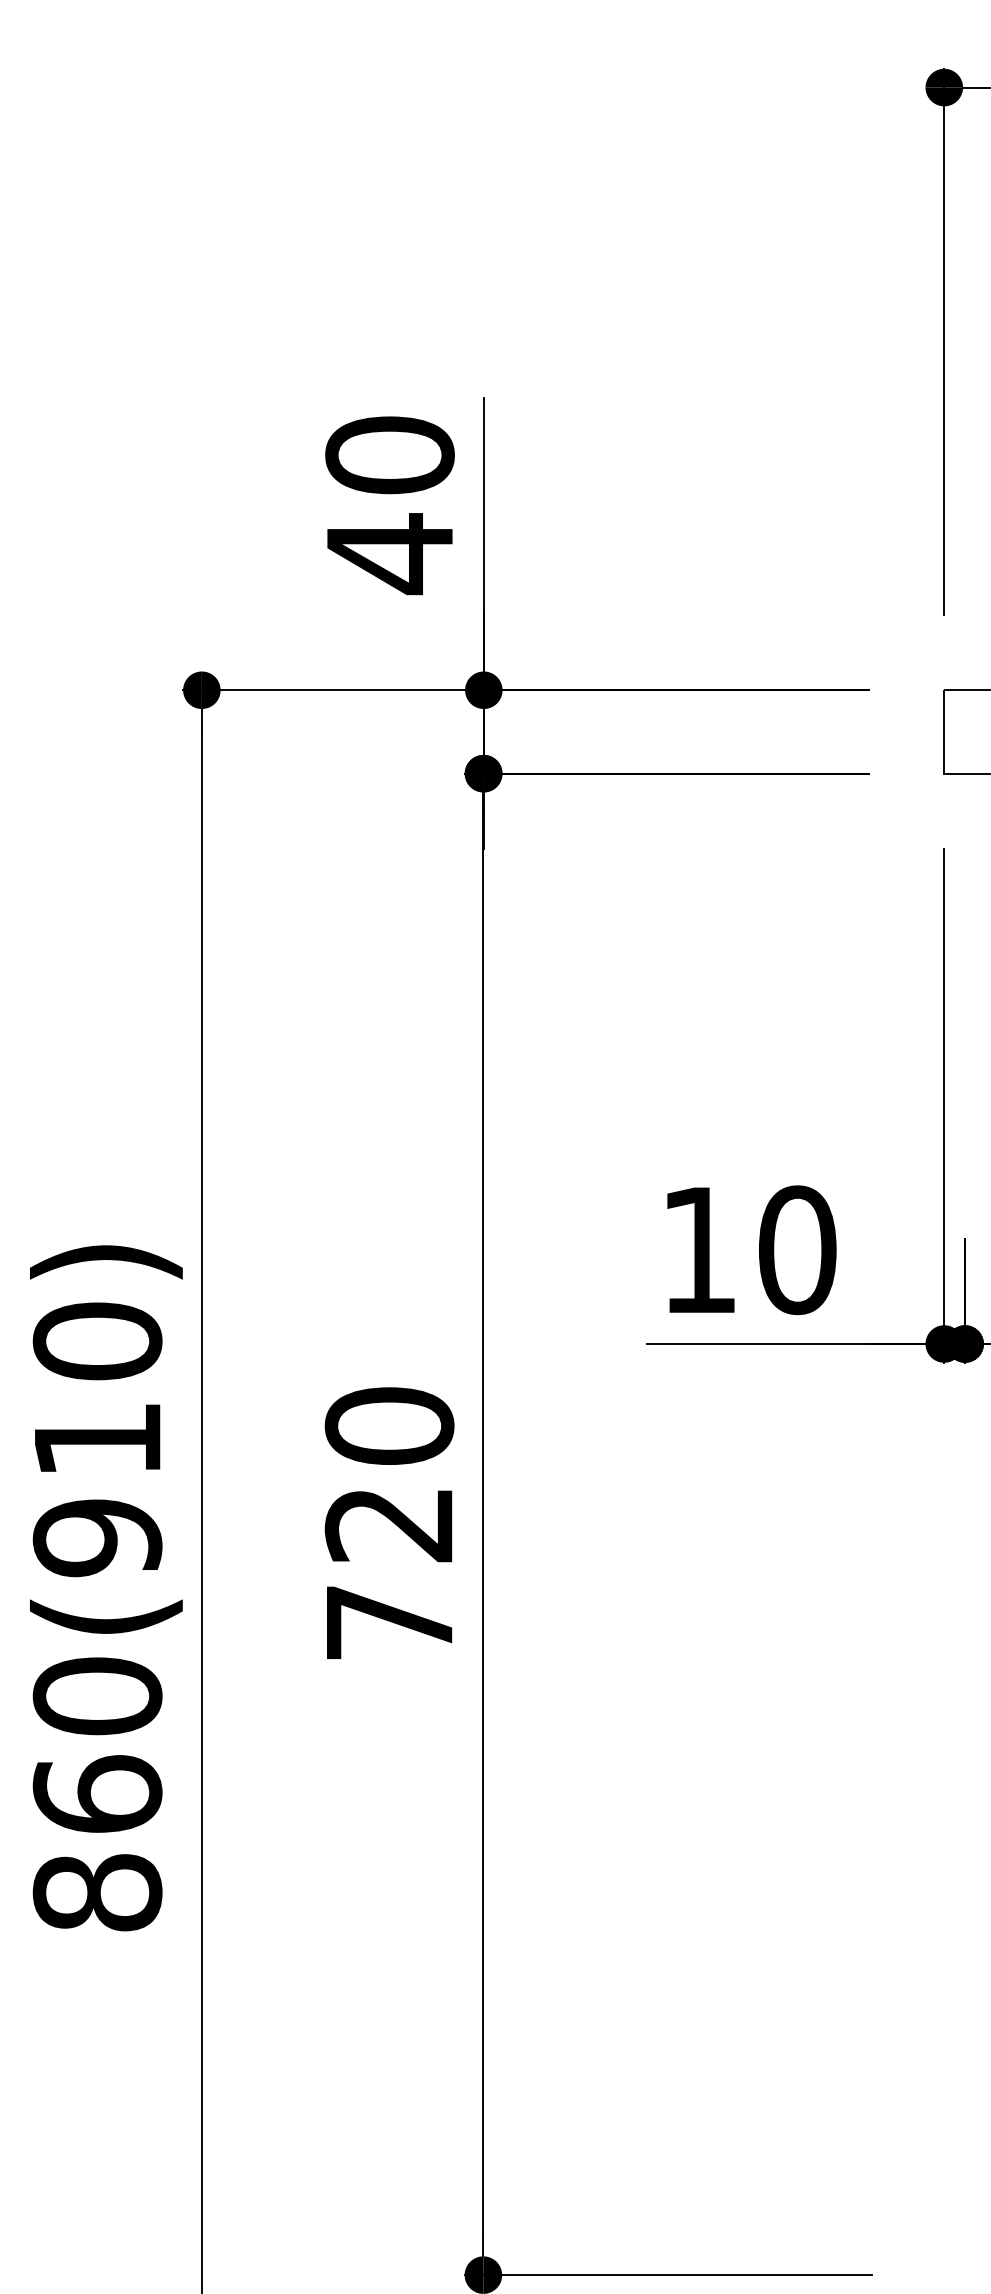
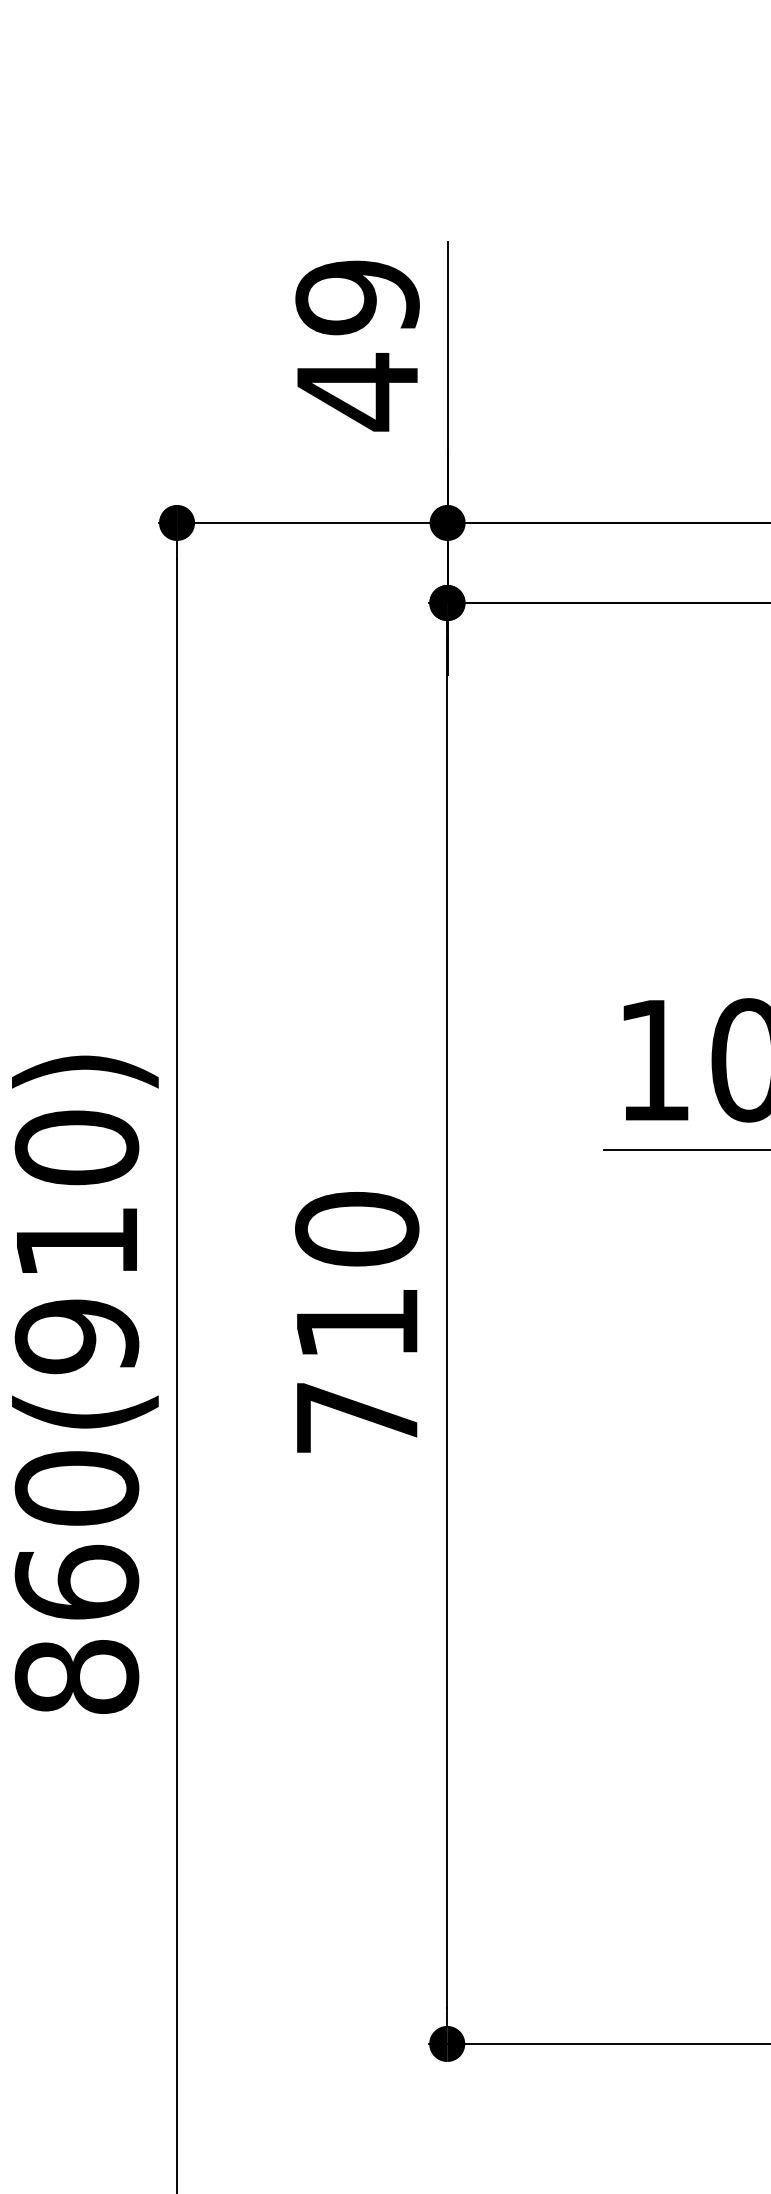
text: (389, 455) -> (357, 297), 40 -> 49
text: (388, 1525) -> (356, 1324), 720 -> 710

